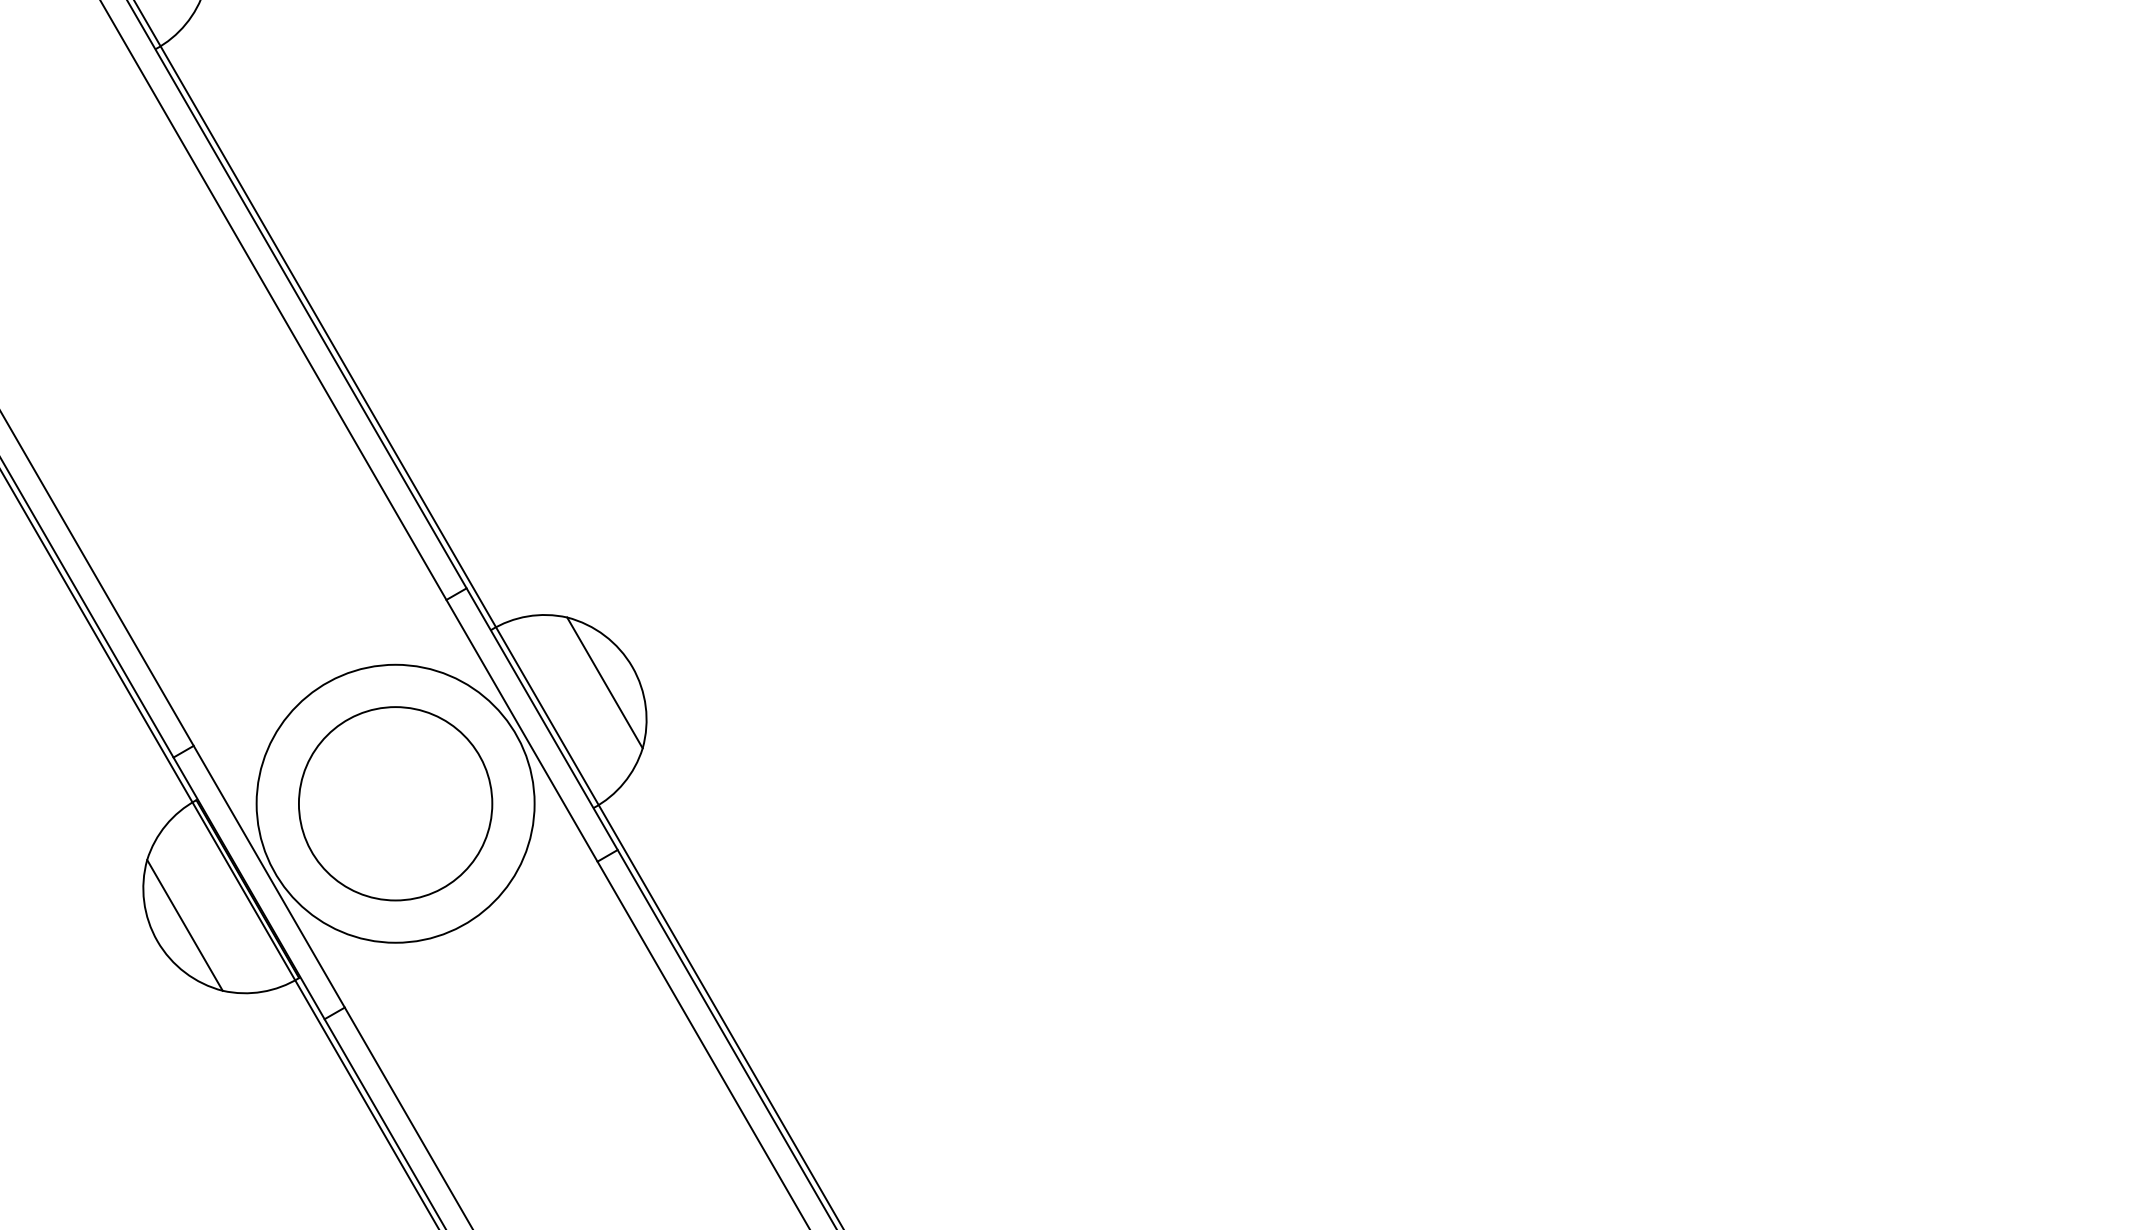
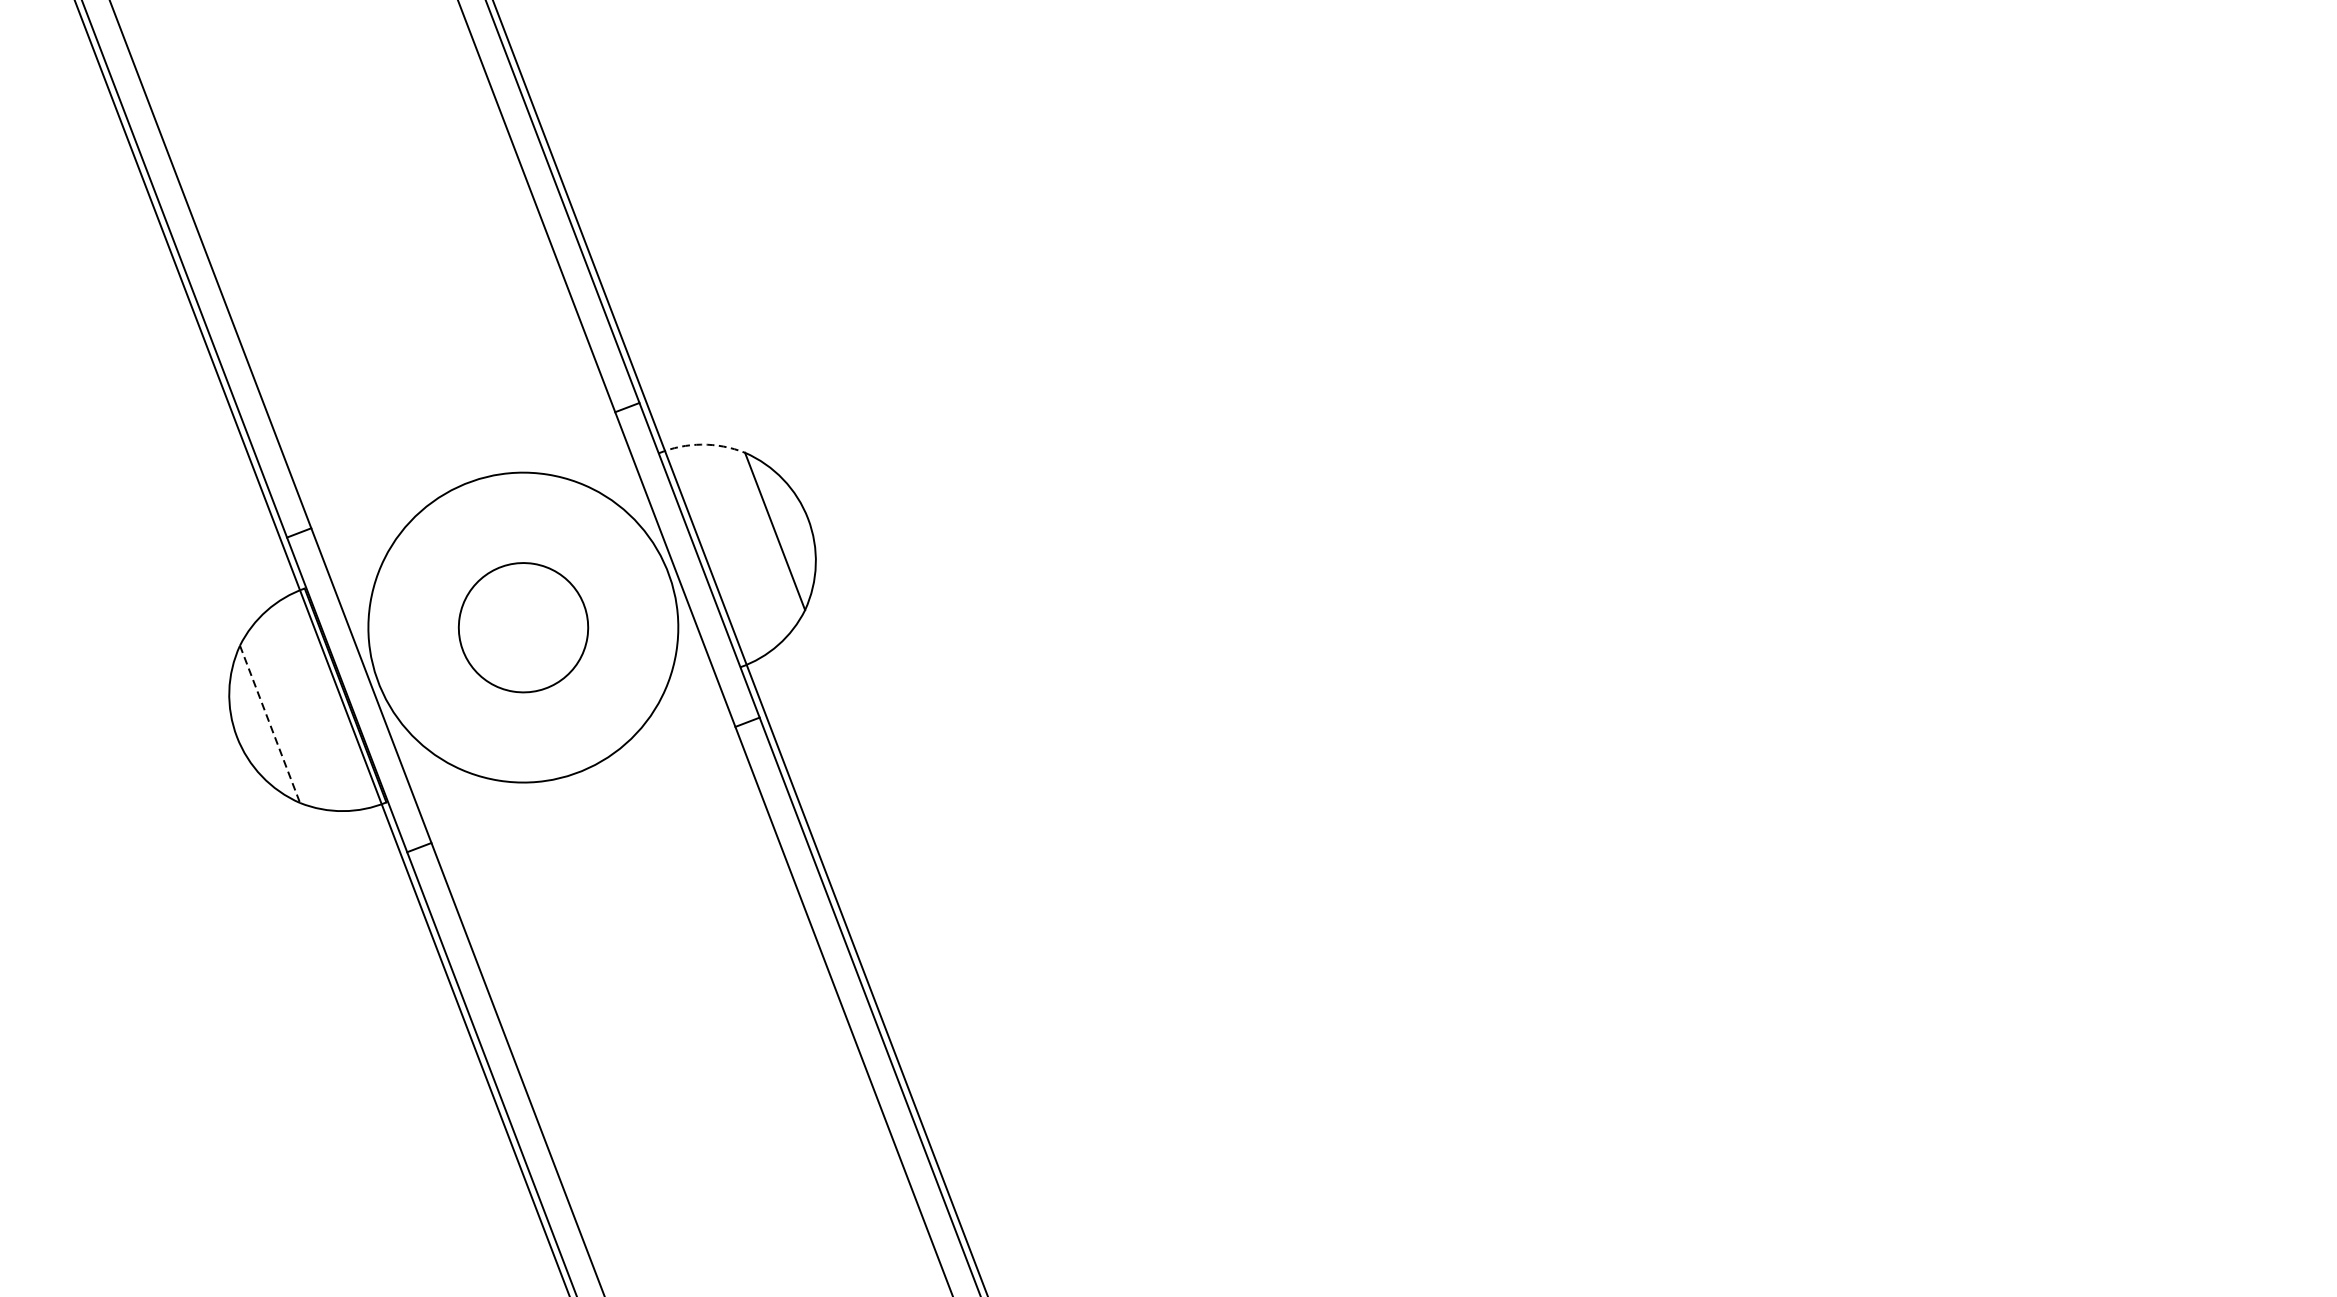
arc: (527, 616) -> (701, 444), solid -> dashed
circle: (395, 803) -> (523, 627), size x0.6
line: (184, 925) -> (269, 724), solid -> dashed

